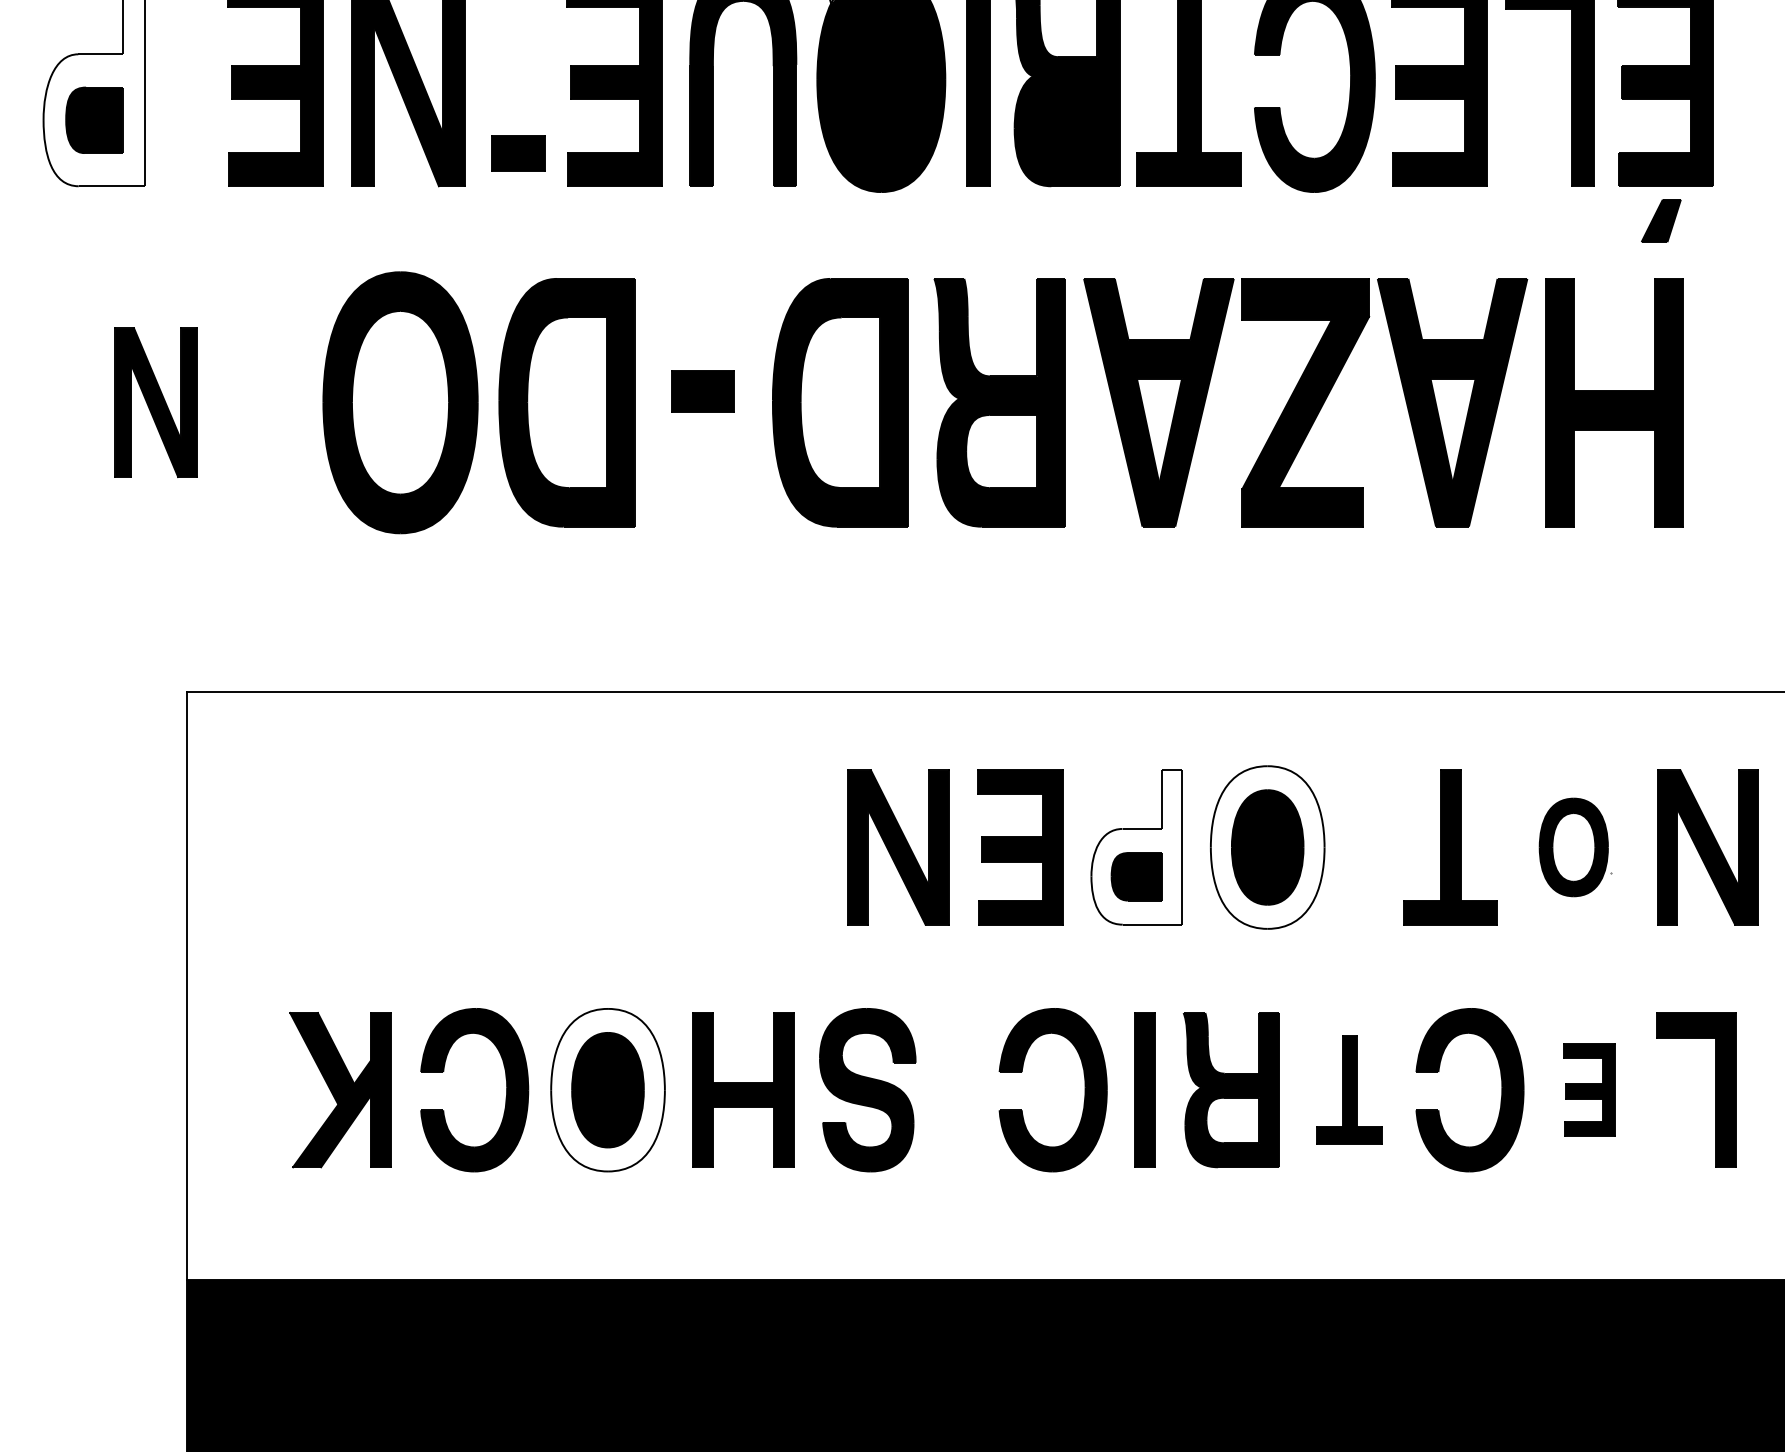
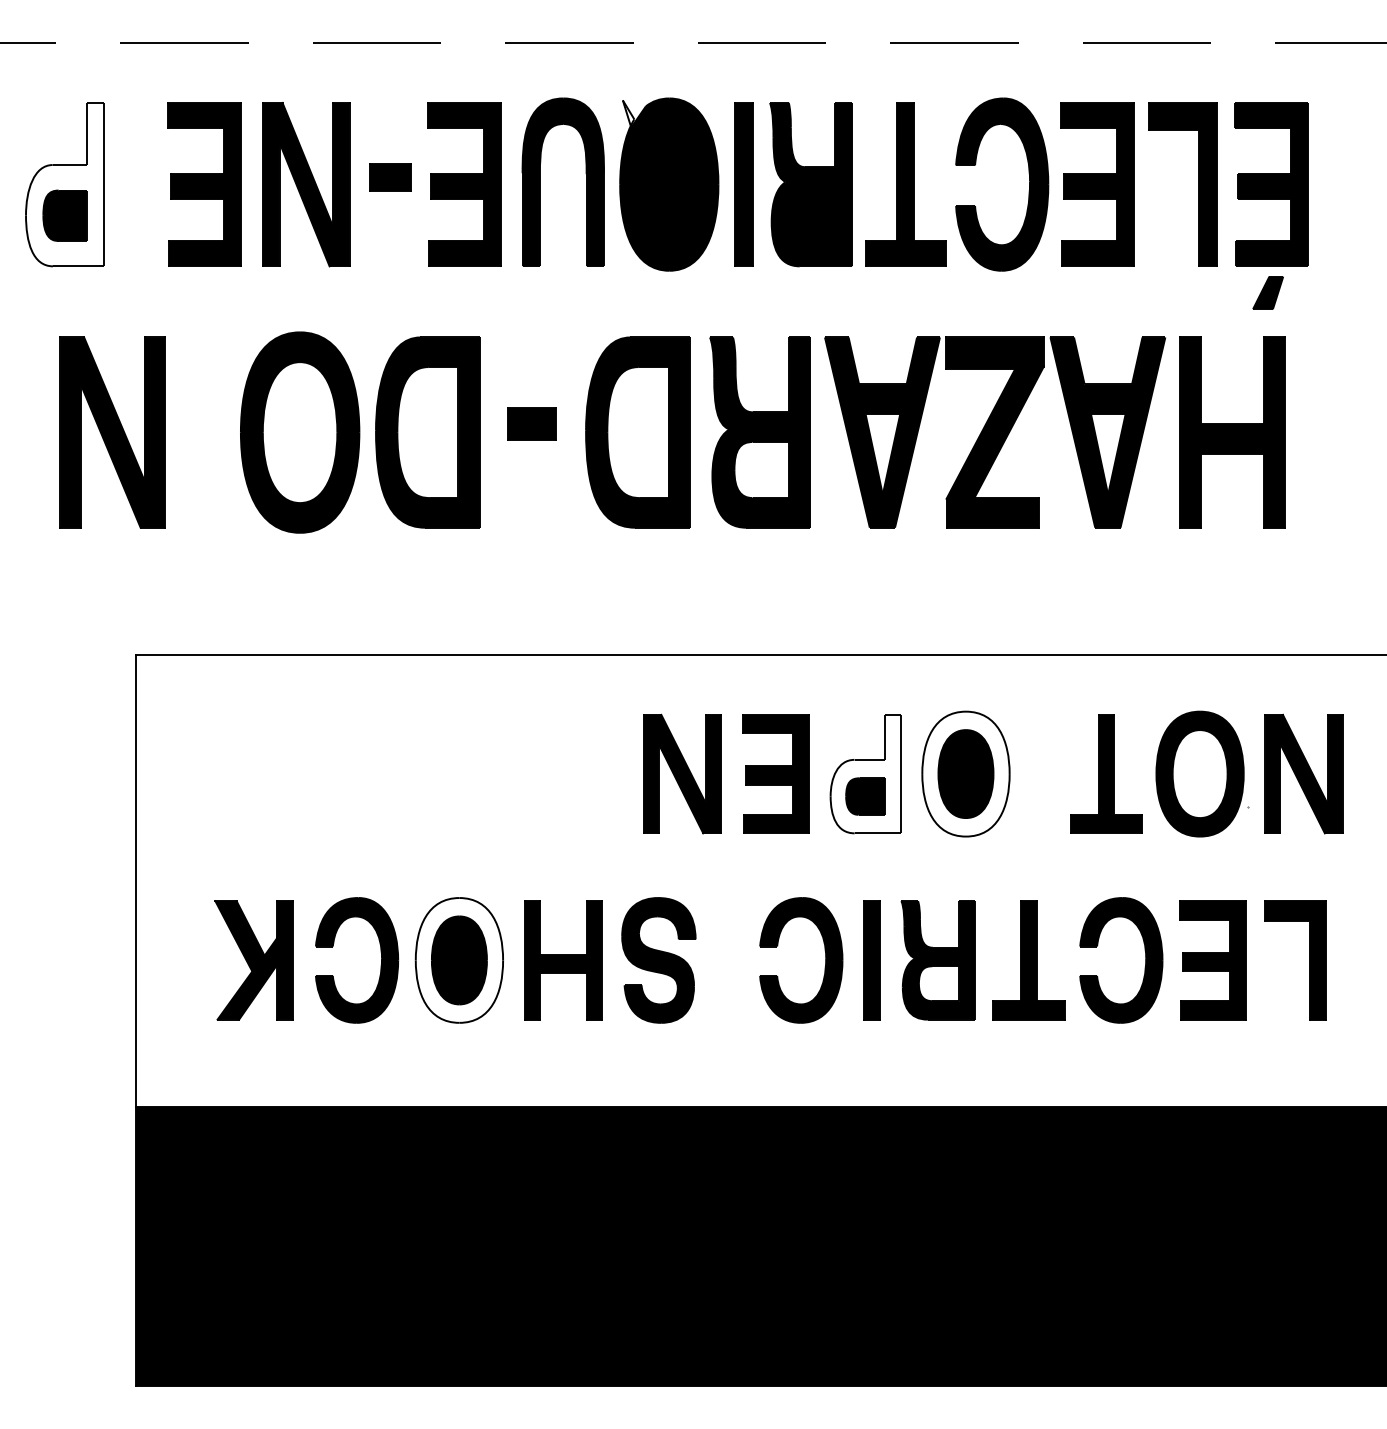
part: (518, 153) -> (390, 177), moved
part: (156, 402) -> (112, 432), size x1.67
part: (1575, 846) -> (1202, 773), size x1.67
part: (1349, 1090) -> (1028, 960), size x1.43
part: (1588, 1090) -> (1212, 960), size x1.67

